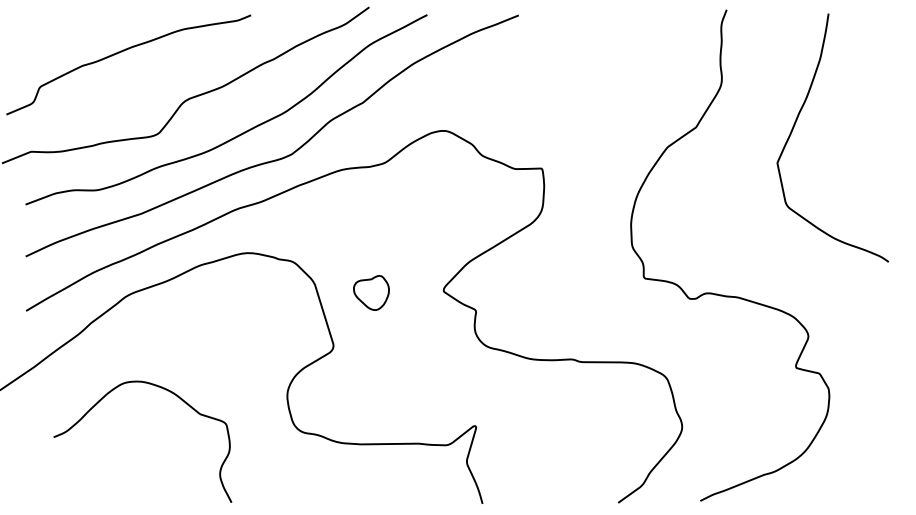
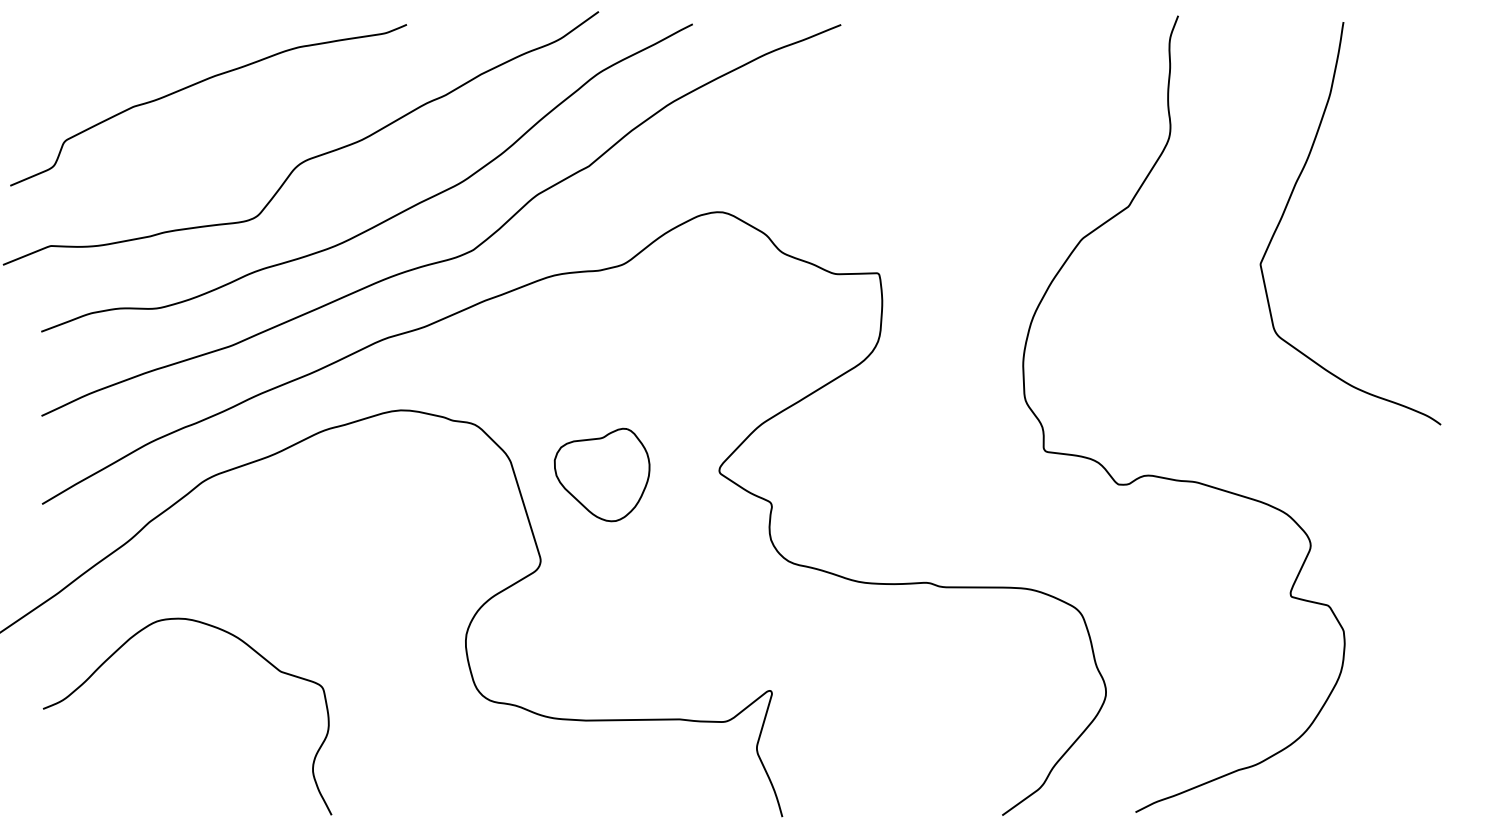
part: (371, 292) -> (602, 474), size x1.67
curve: (165, 390) -> (224, 633), moved

